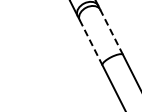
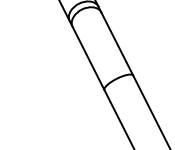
line: (111, 31) -> (117, 42), dashed -> solid
line: (91, 43) -> (89, 59), dashed -> solid

